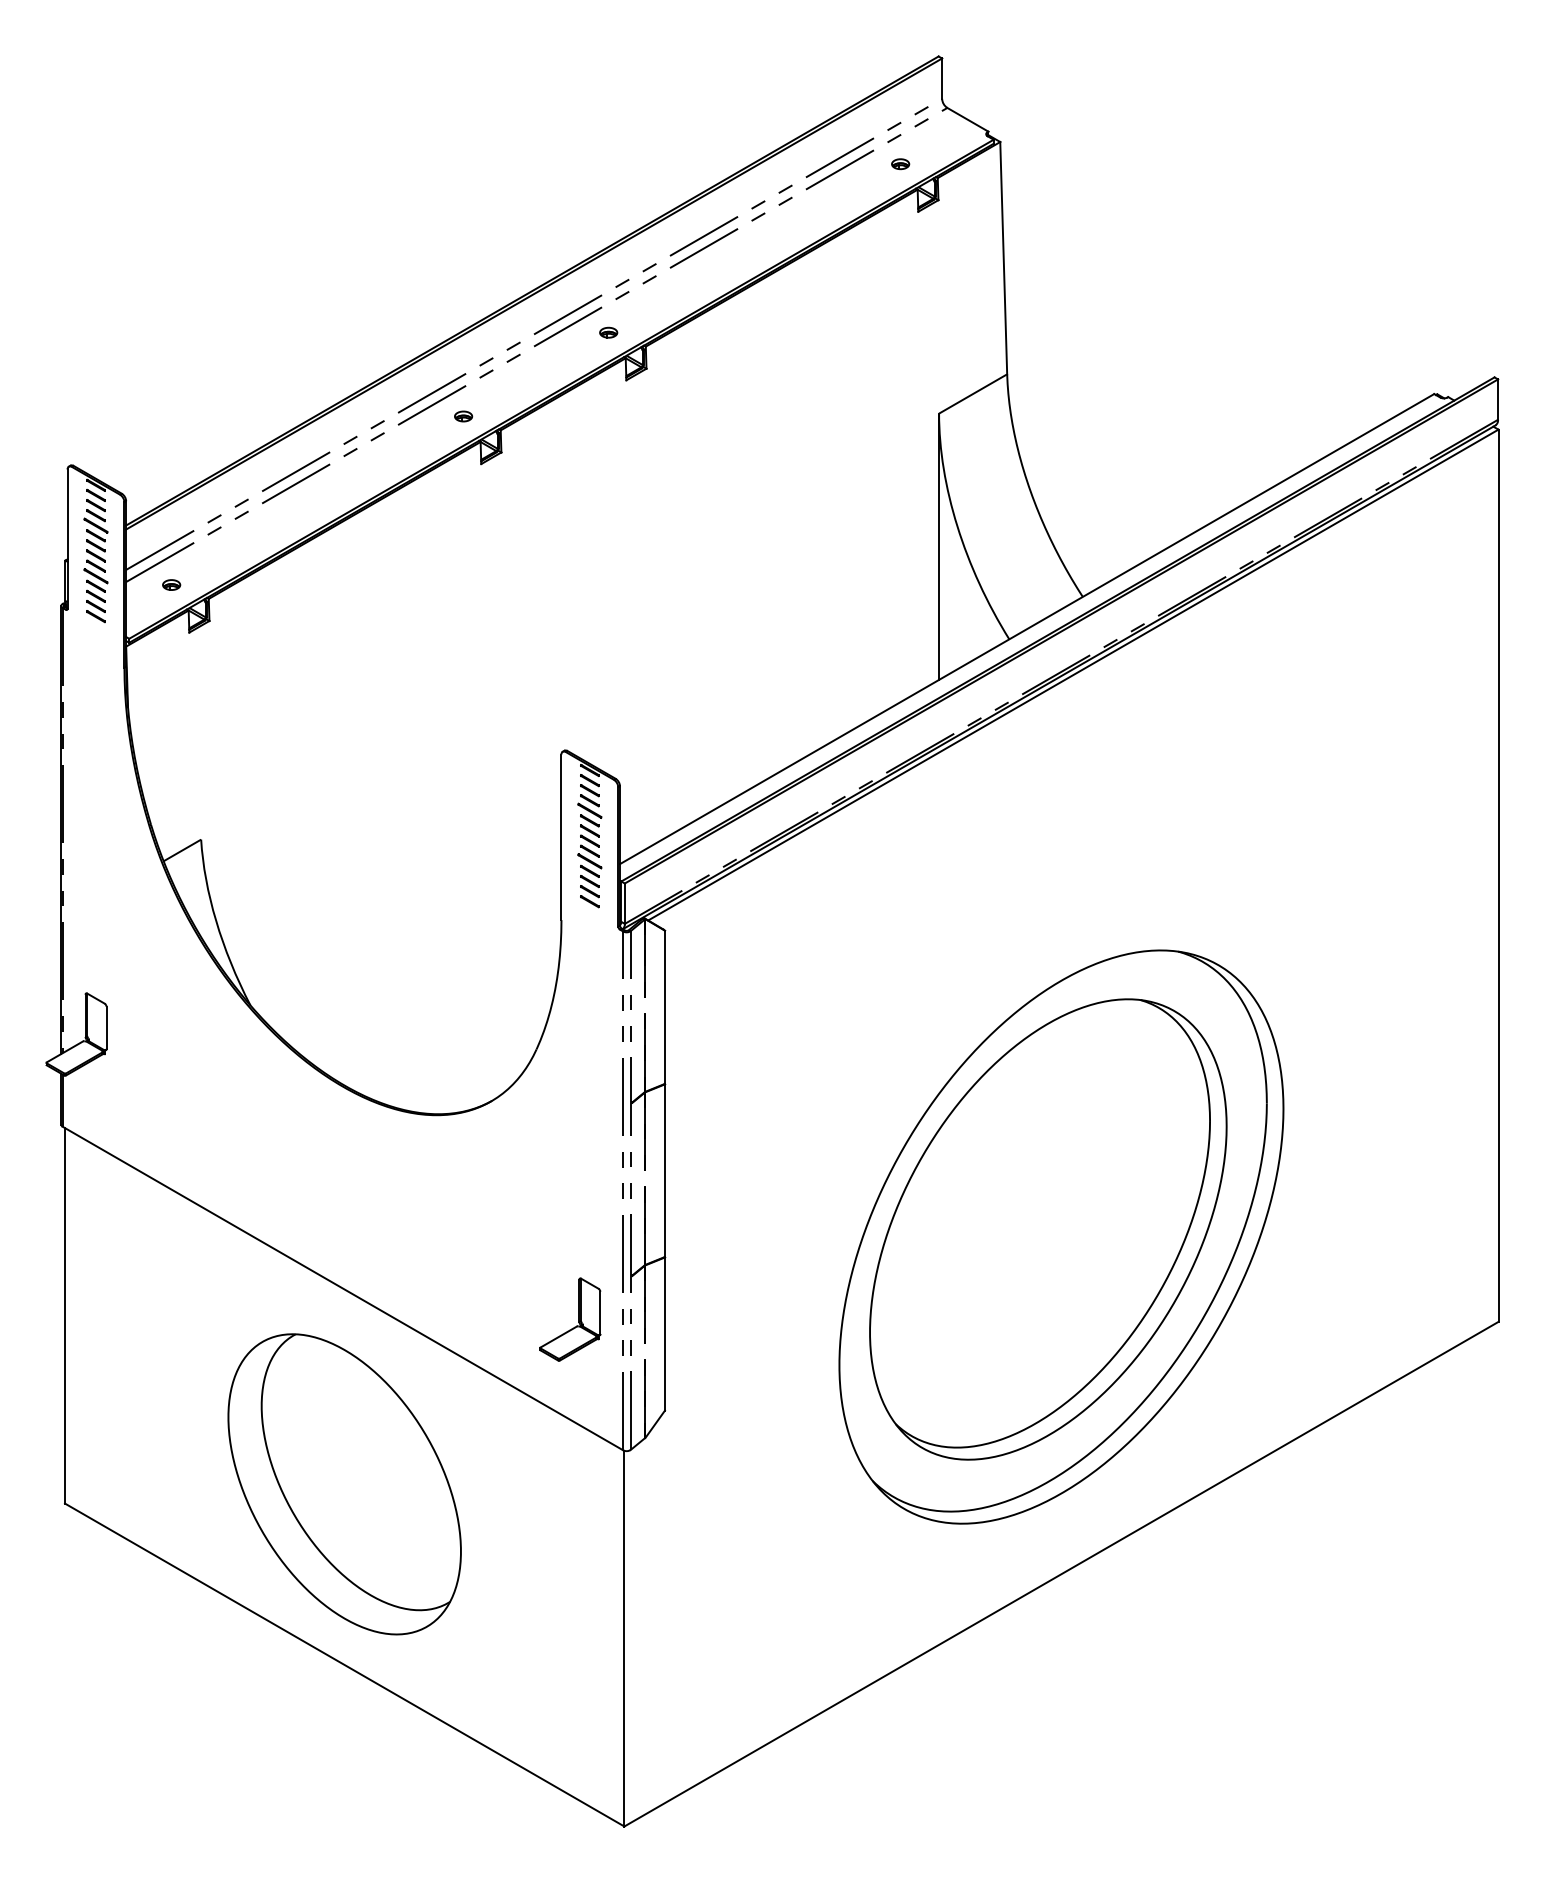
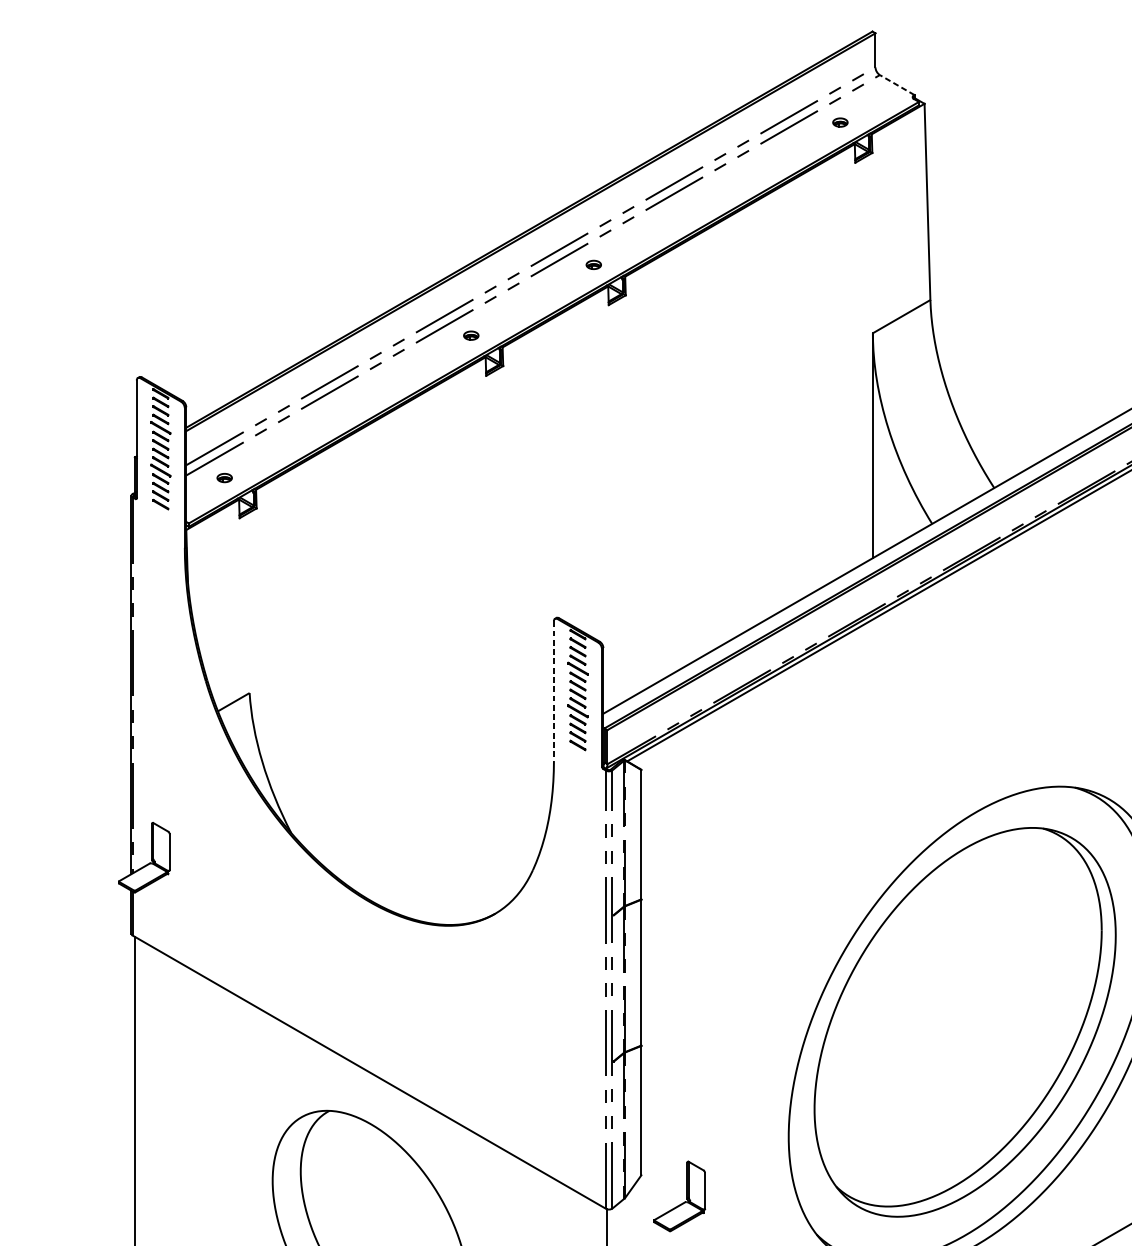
line: (967, 119) -> (896, 84), solid -> dashed
line: (561, 837) -> (553, 691), solid -> dashed
part: (578, 1319) -> (686, 1196), moved

